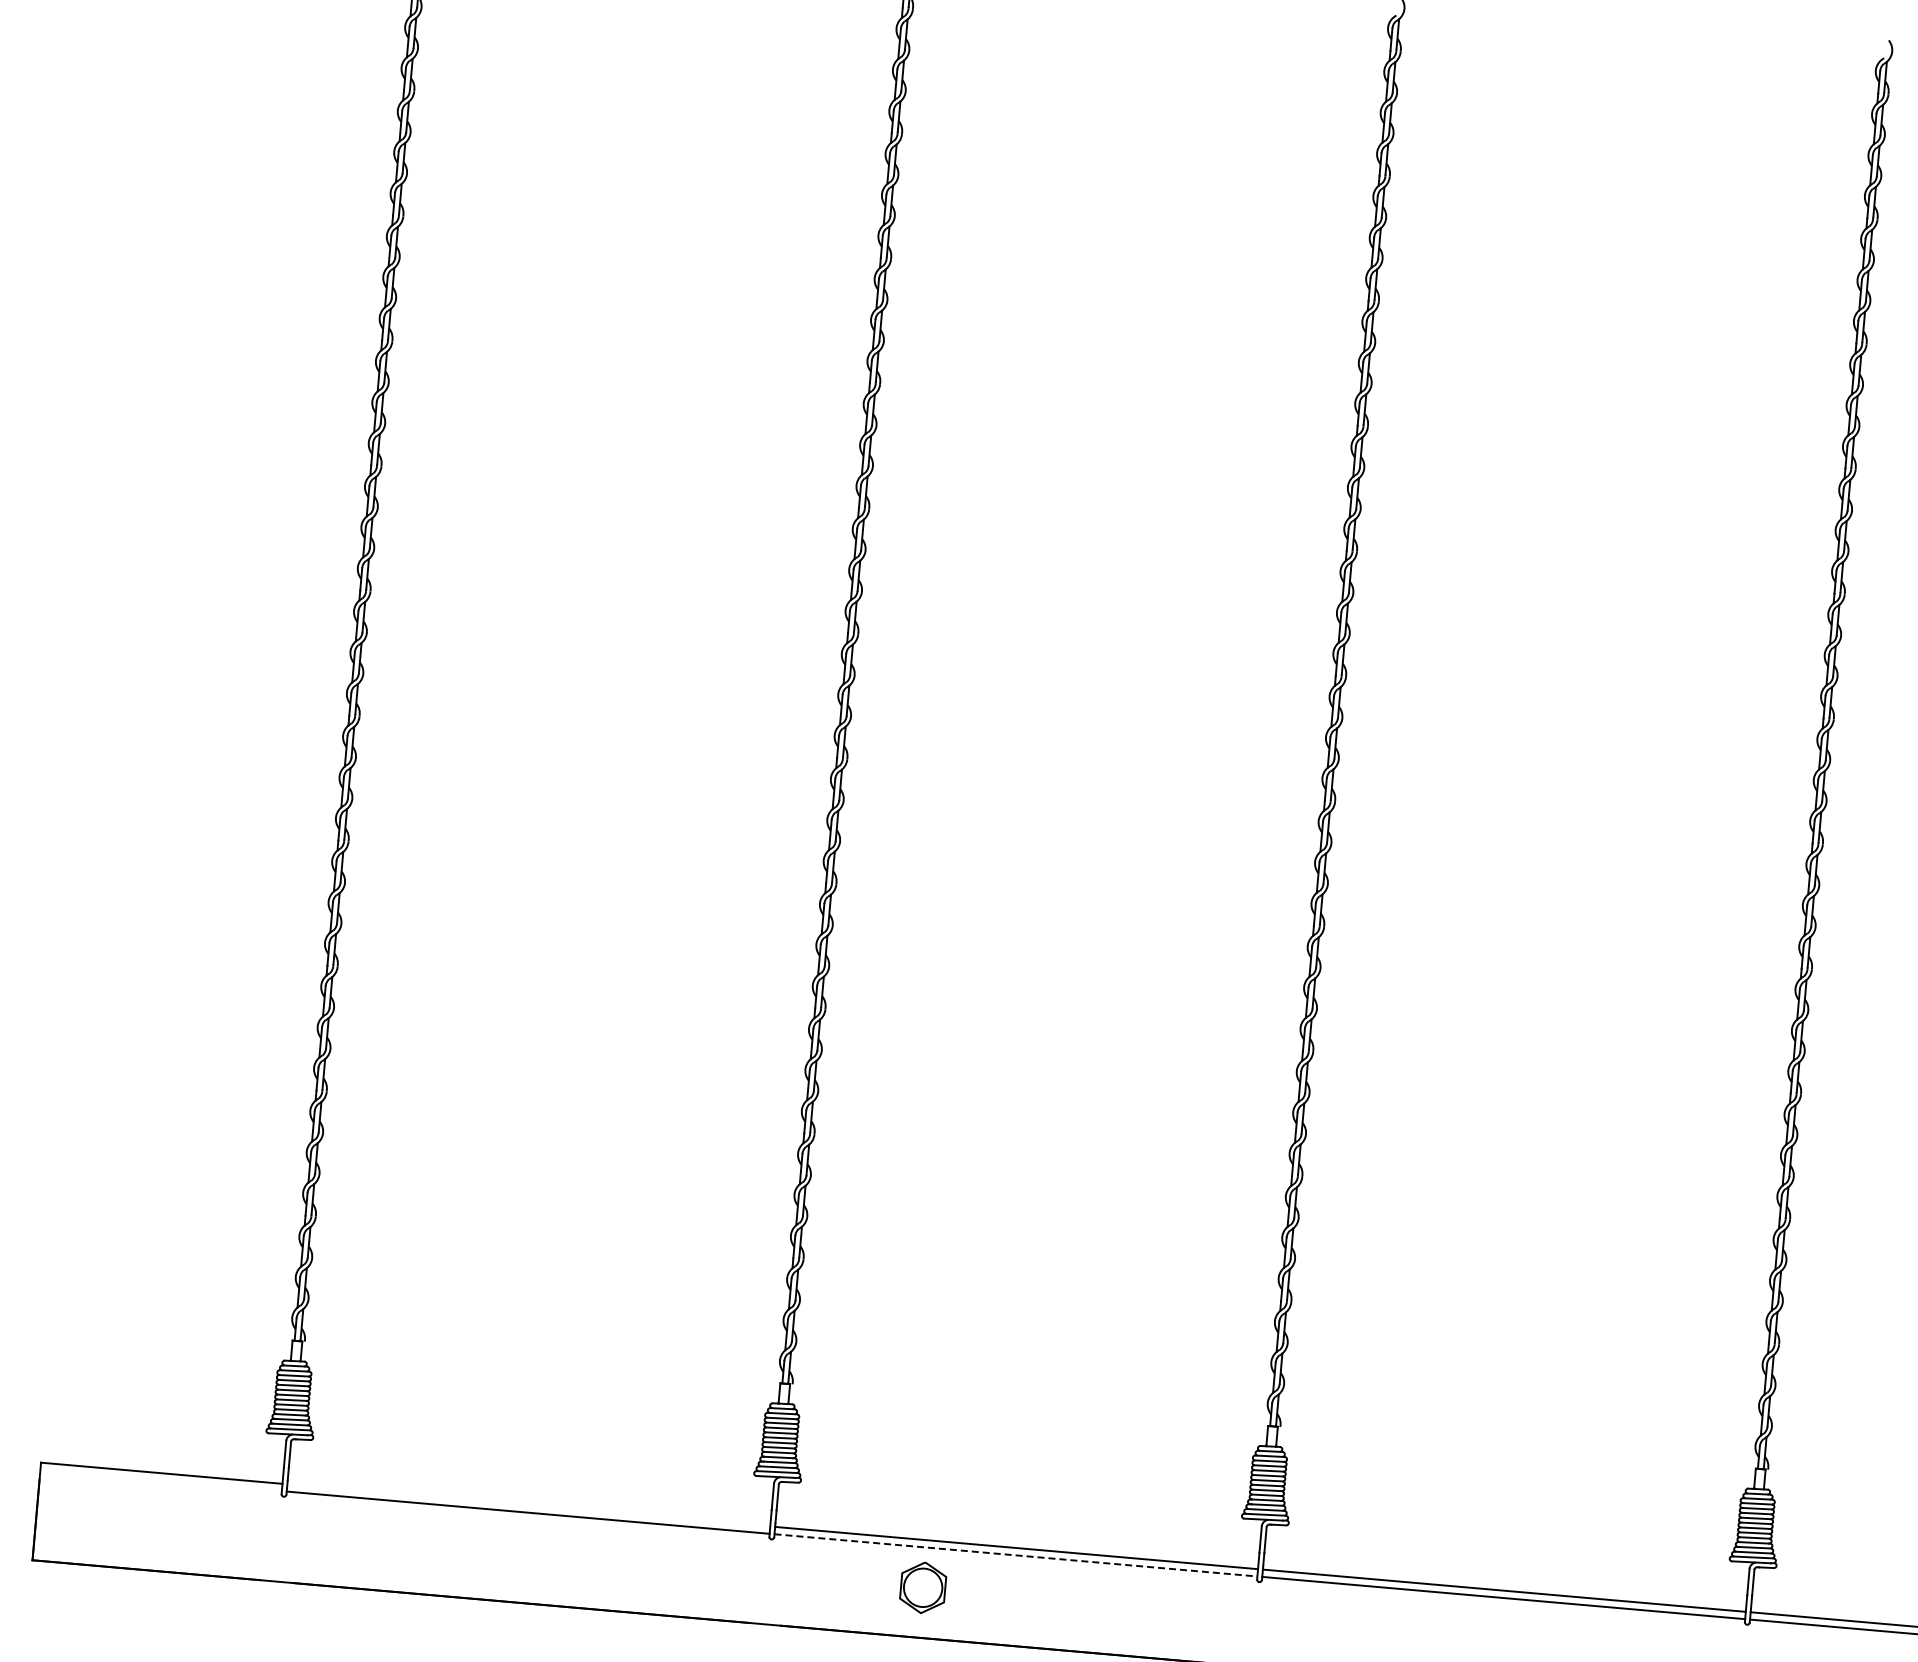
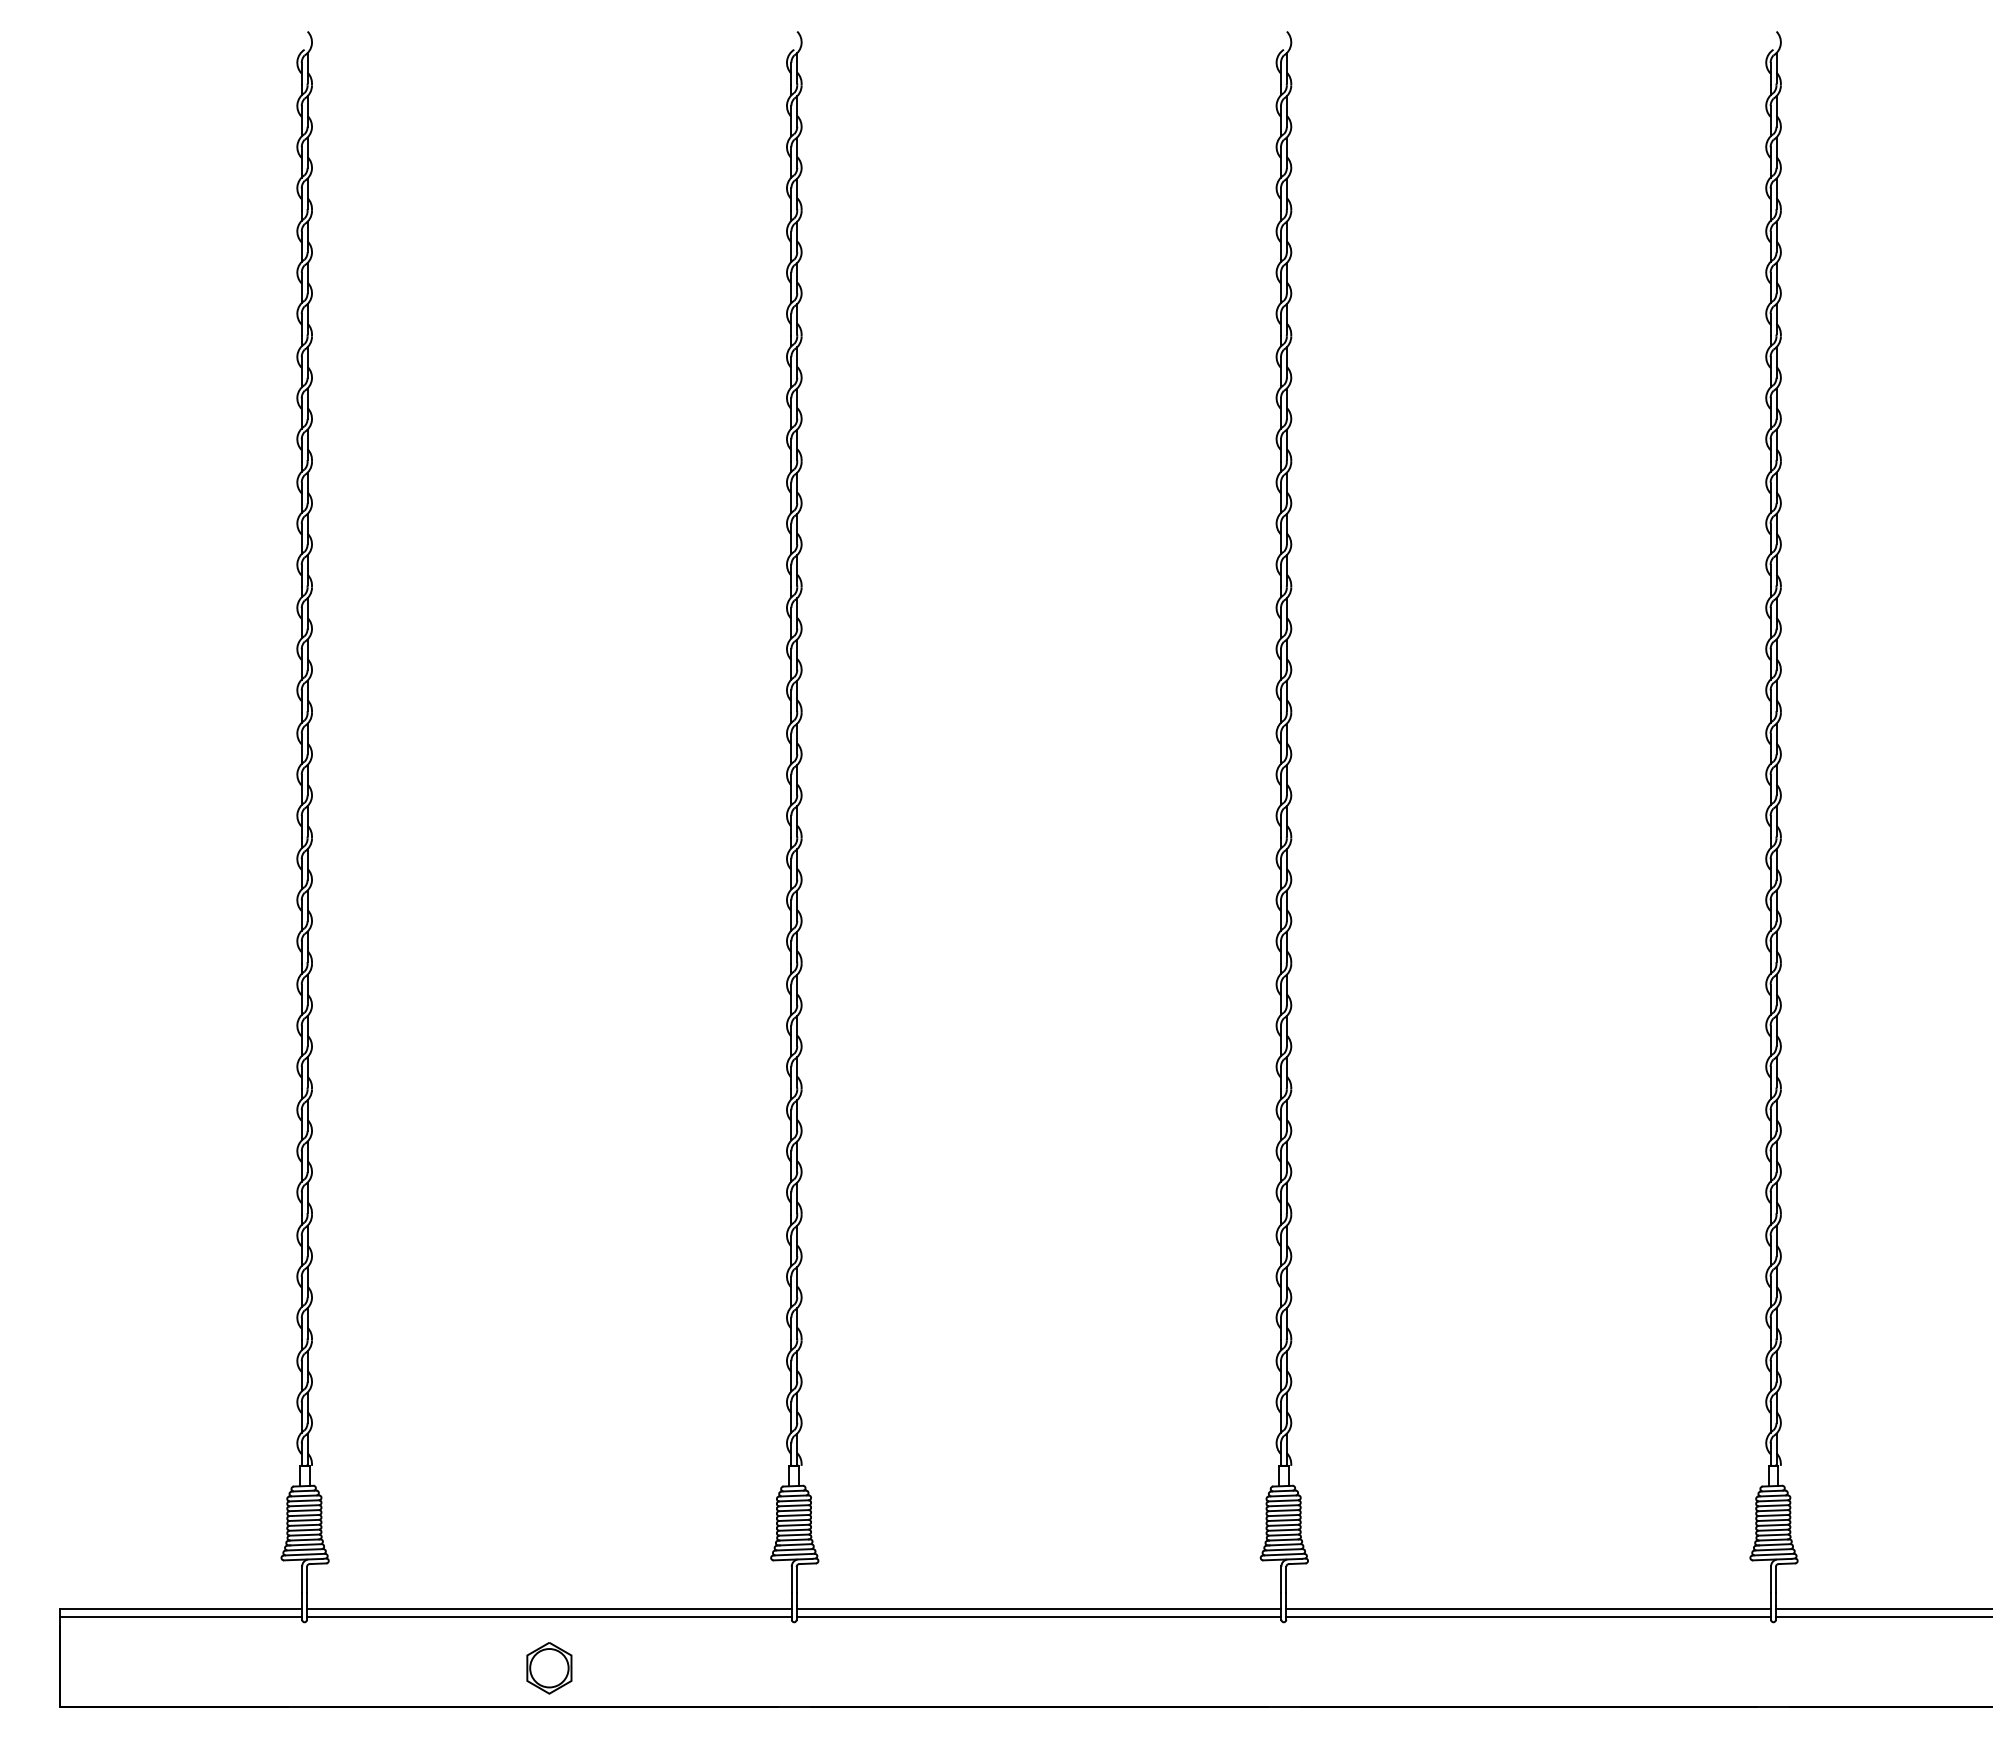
line: (160, 1480) -> (180, 1616), added
line: (528, 1505) -> (549, 1609), added
line: (1016, 1555) -> (1039, 1616), dashed -> solid
part: (923, 1588) -> (549, 1668), moved

